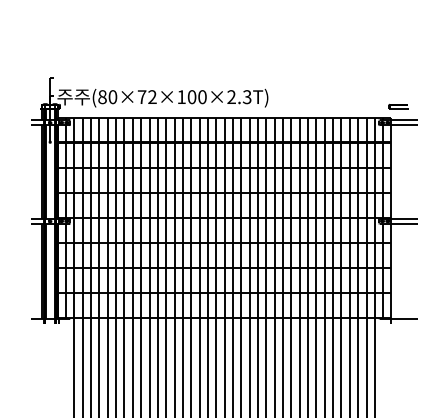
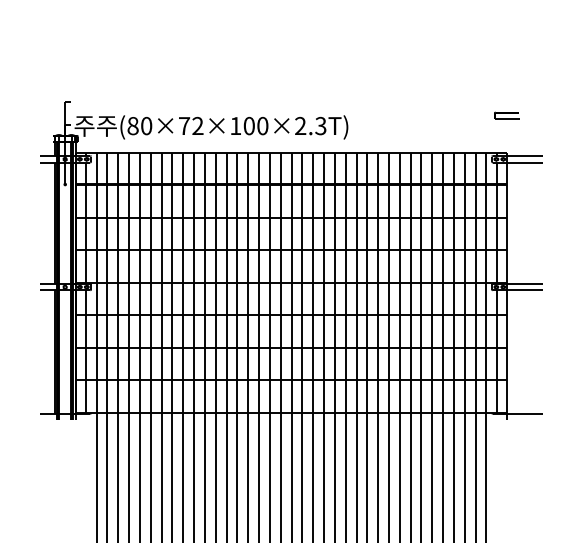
part: (398, 106) -> (506, 114), moved

